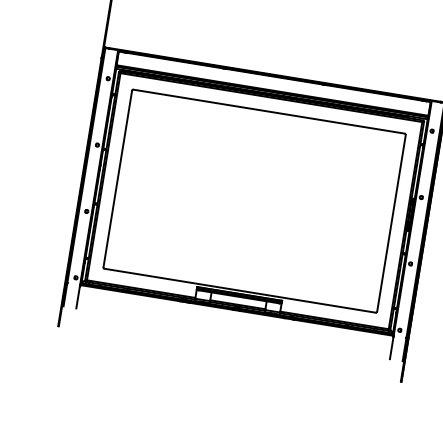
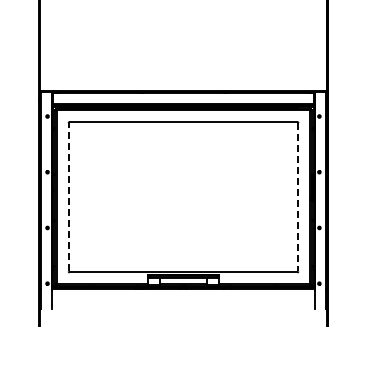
line: (117, 178) -> (68, 196), solid -> dashed
line: (391, 223) -> (298, 197), solid -> dashed

